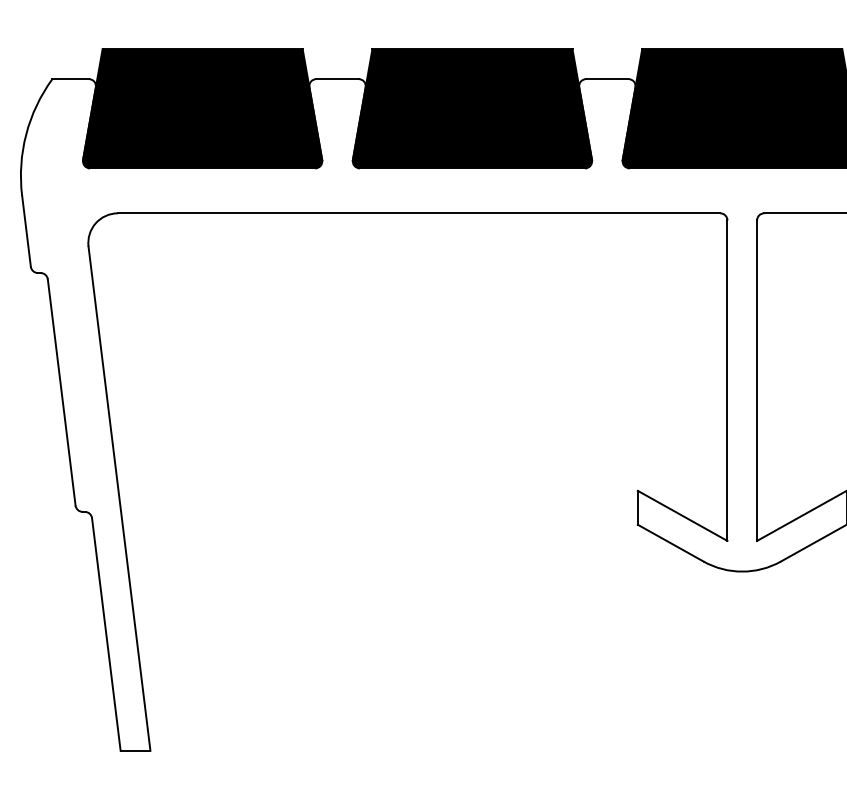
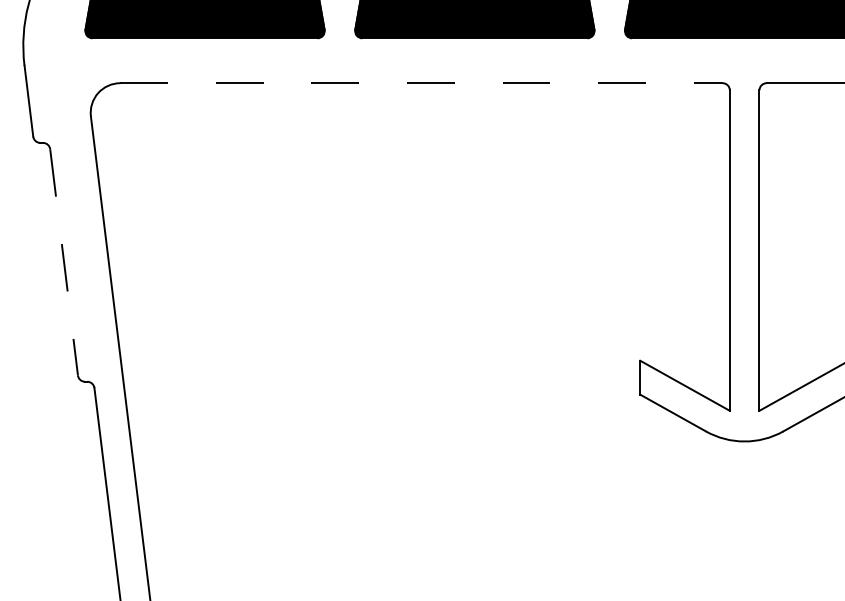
line: (419, 213) -> (421, 83), solid -> dashed
line: (61, 392) -> (63, 262), solid -> dashed

